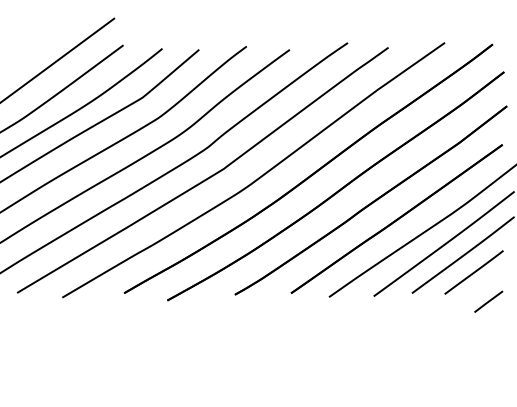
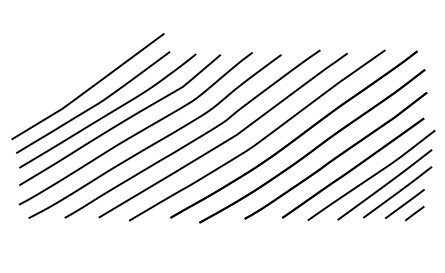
line: (488, 301) -> (414, 213), moved

